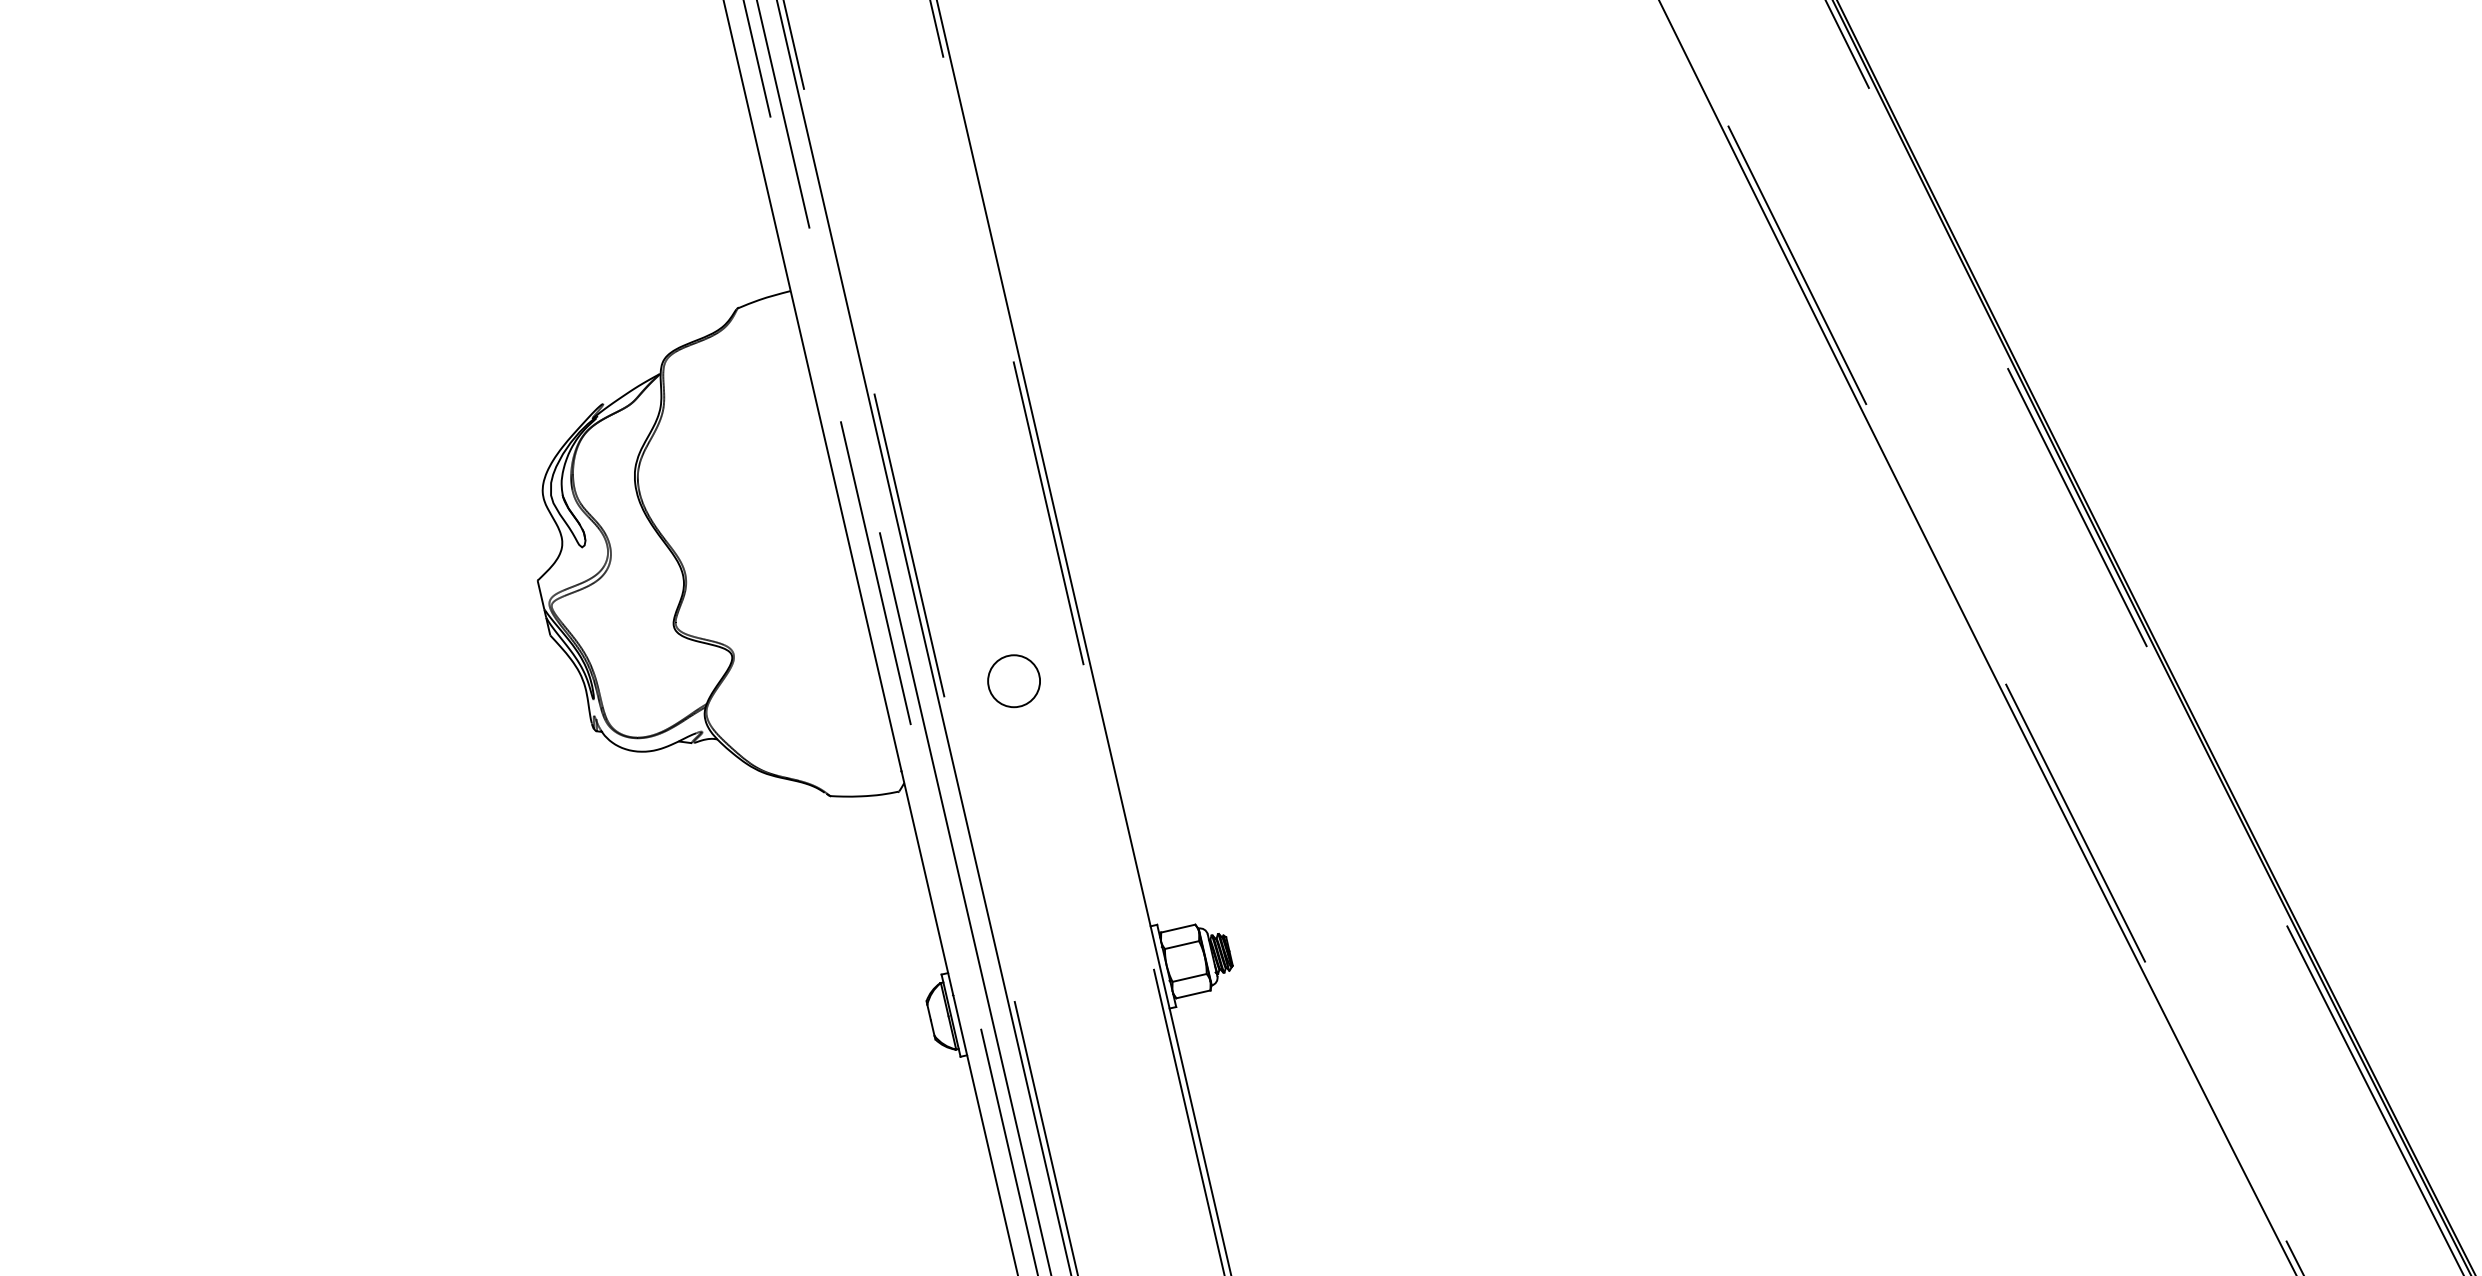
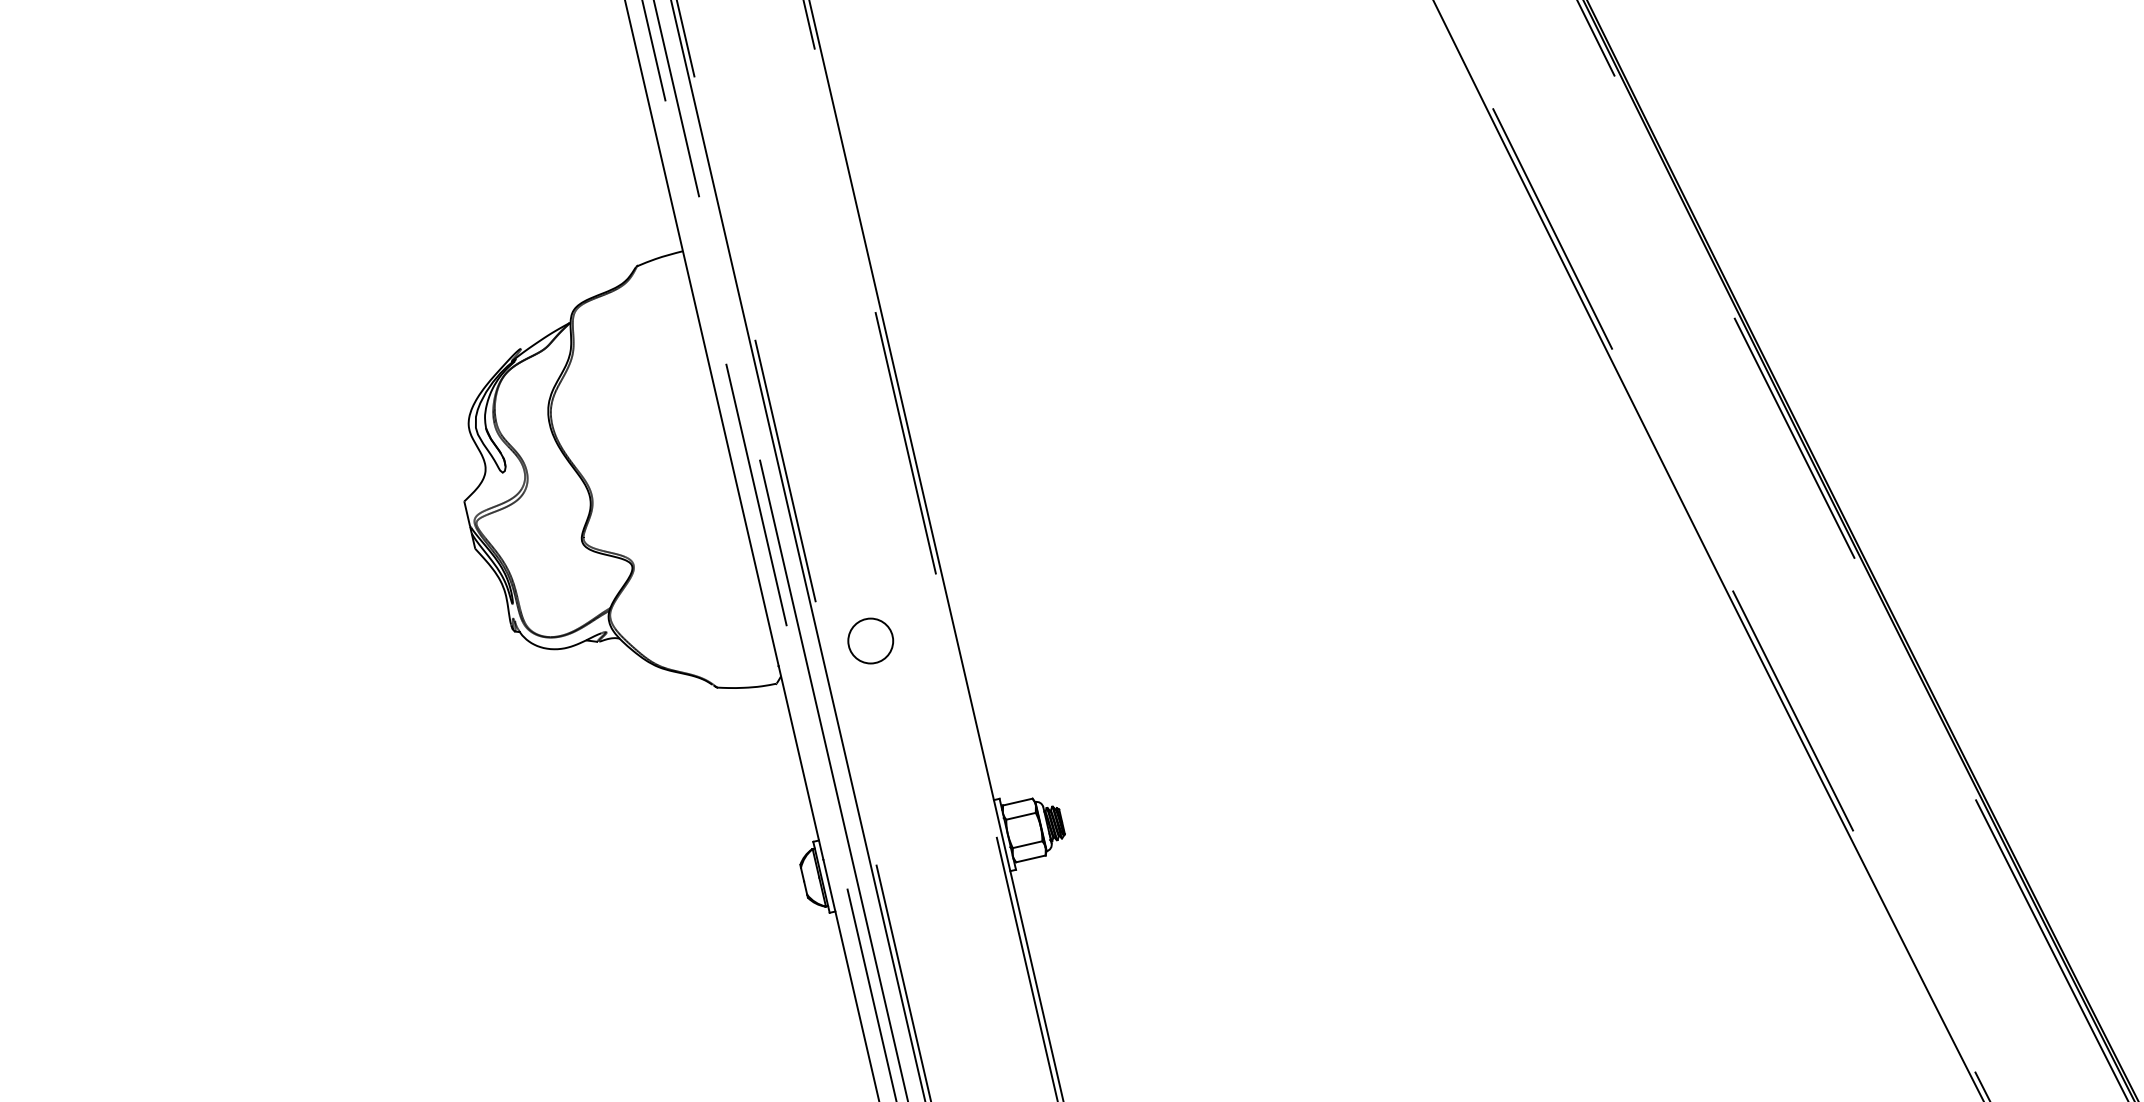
circle: (1013, 681) -> (870, 641), moved

